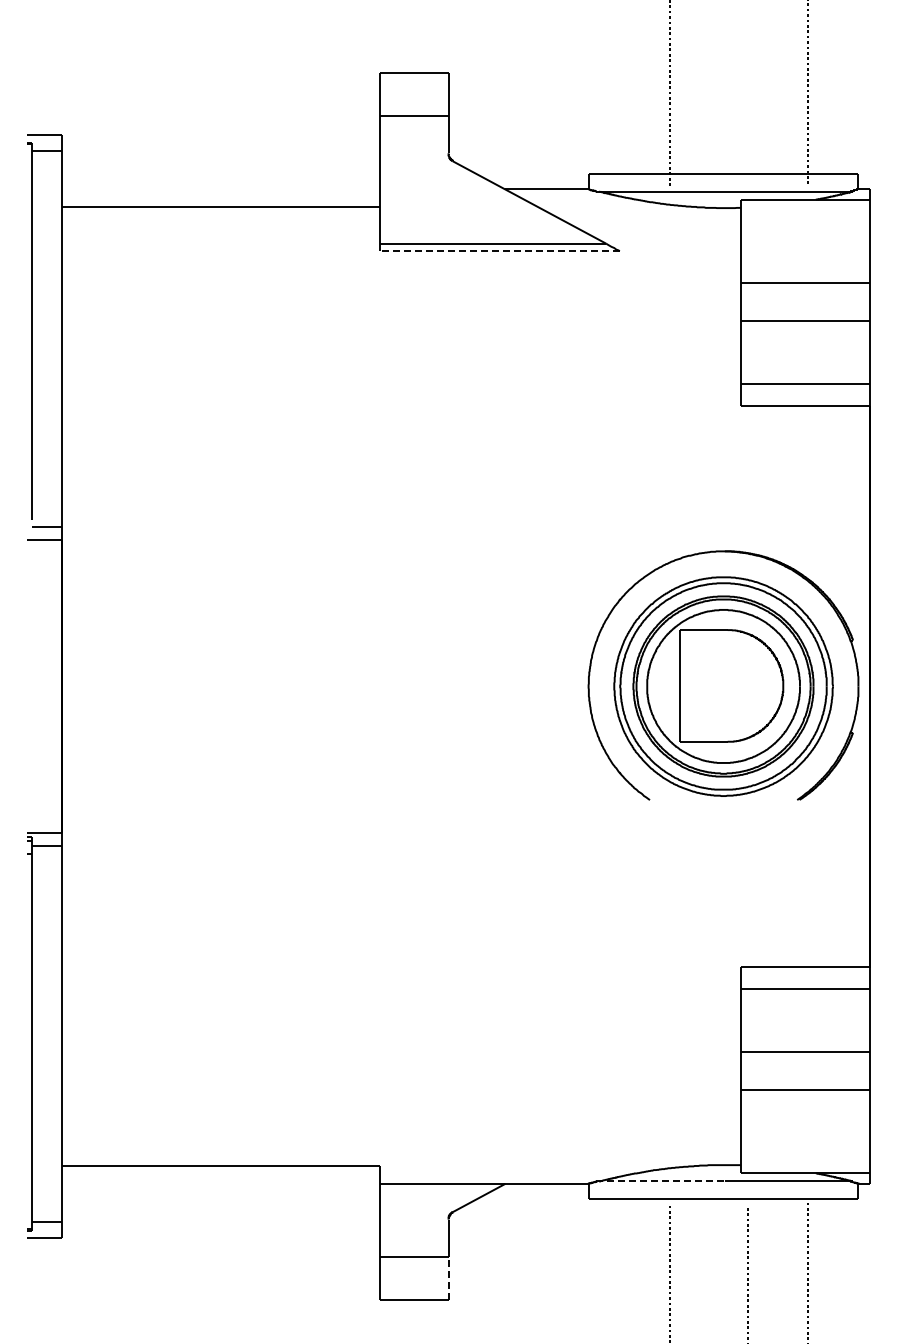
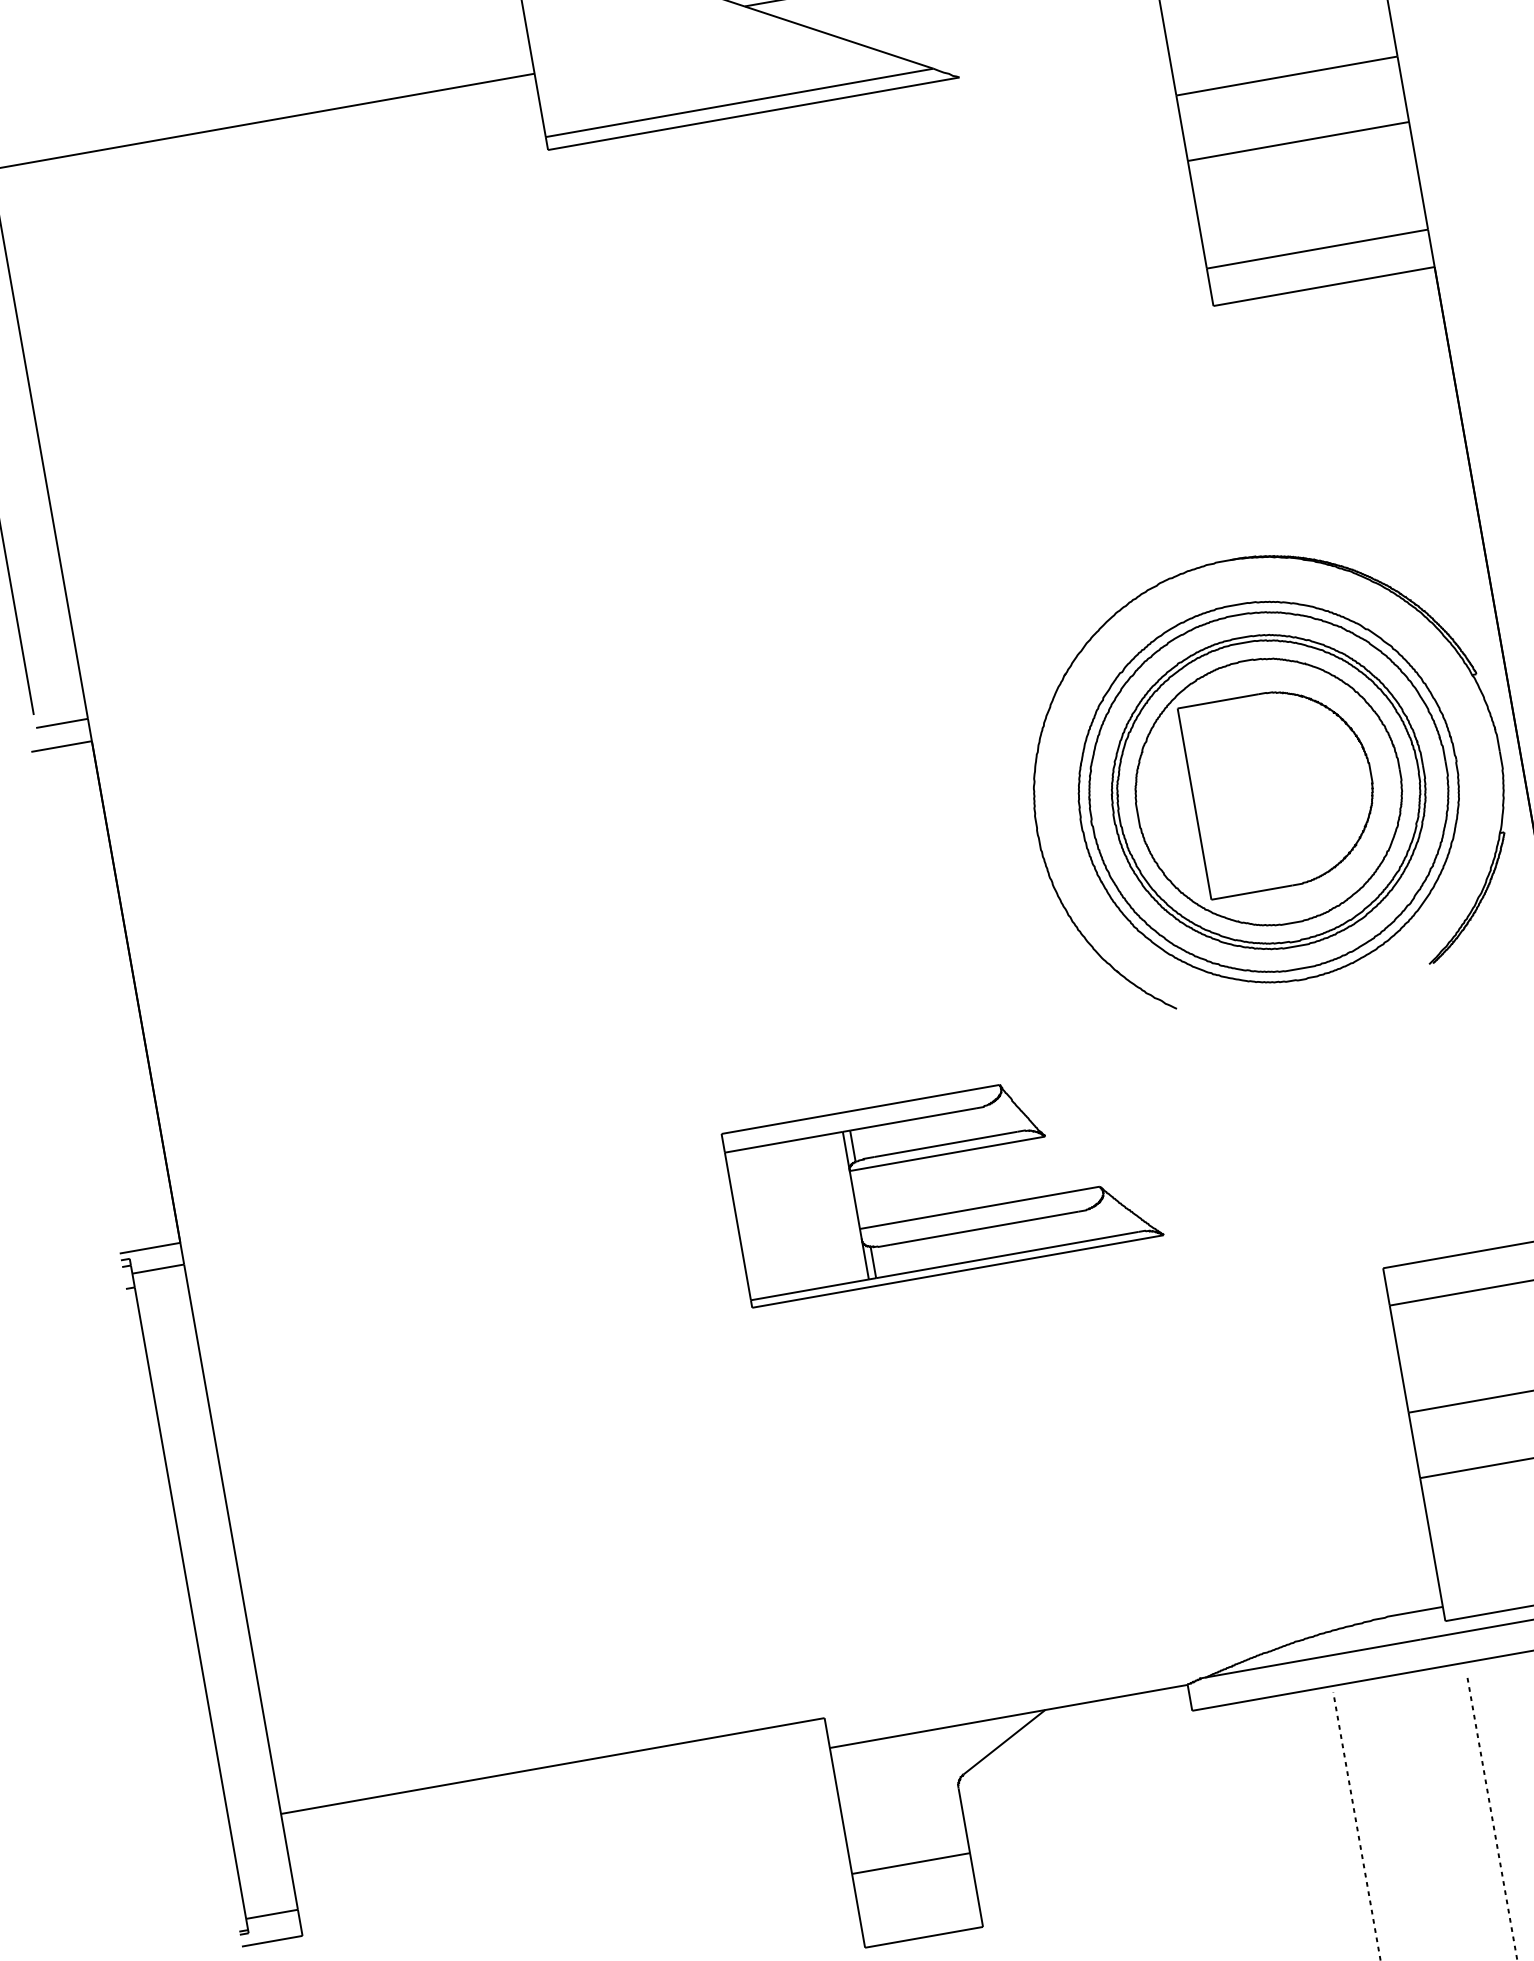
line: (499, 251) -> (753, 114), dashed -> solid
part: (499, 859) -> (937, 1156), added
line: (660, 1181) -> (1310, 1659), dashed -> solid
line: (448, 1278) -> (976, 1889), dashed -> solid

